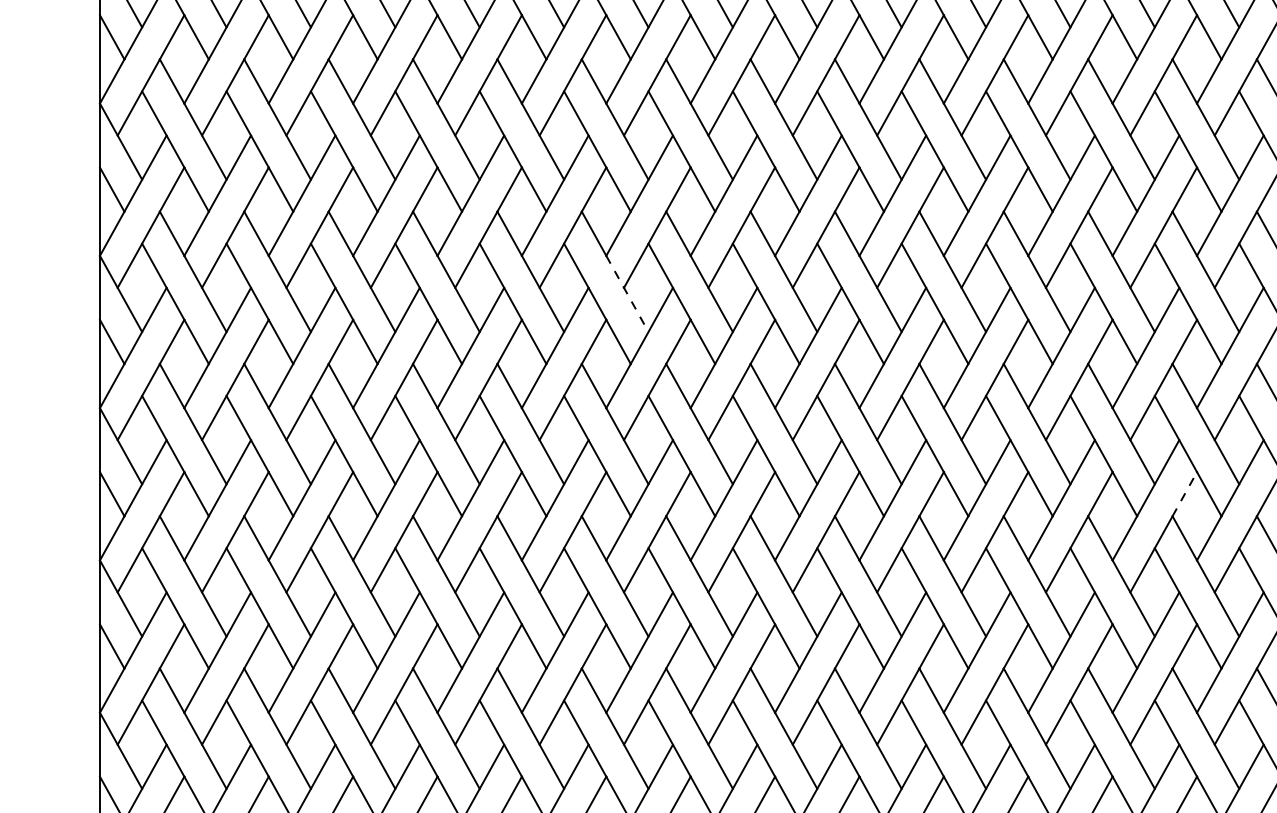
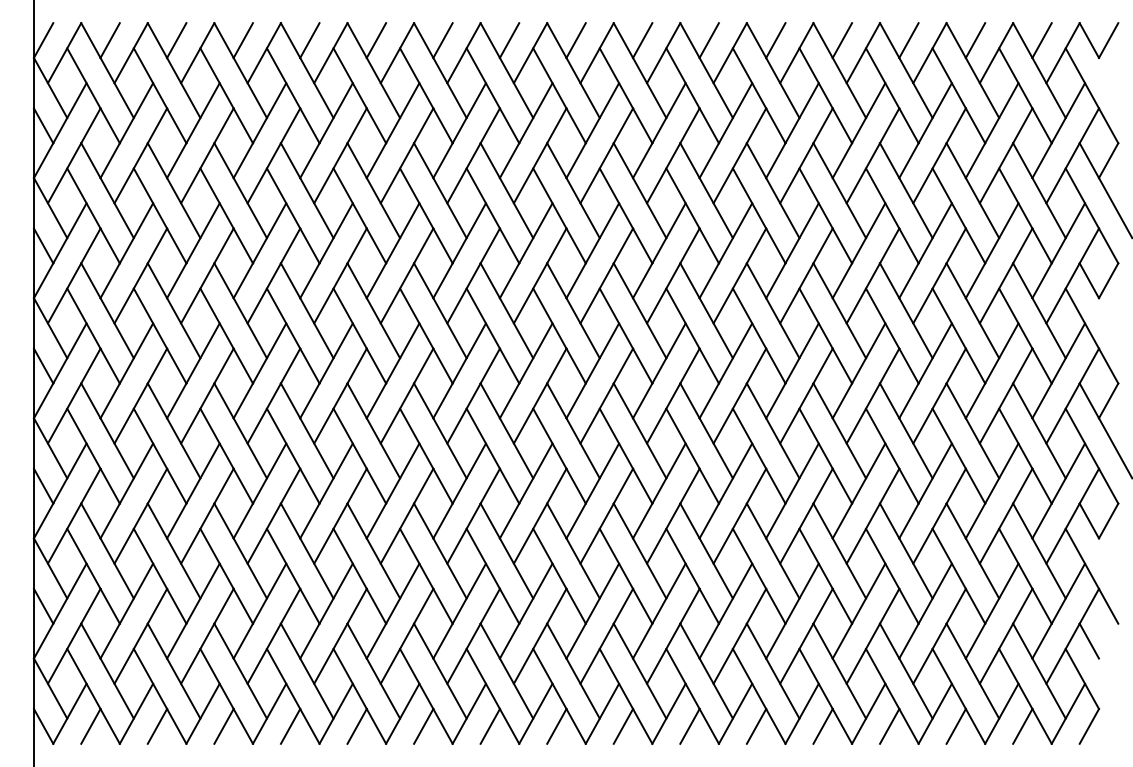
line: (628, 294) -> (450, 328), dashed -> solid
line: (1184, 494) -> (889, 486), dashed -> solid

